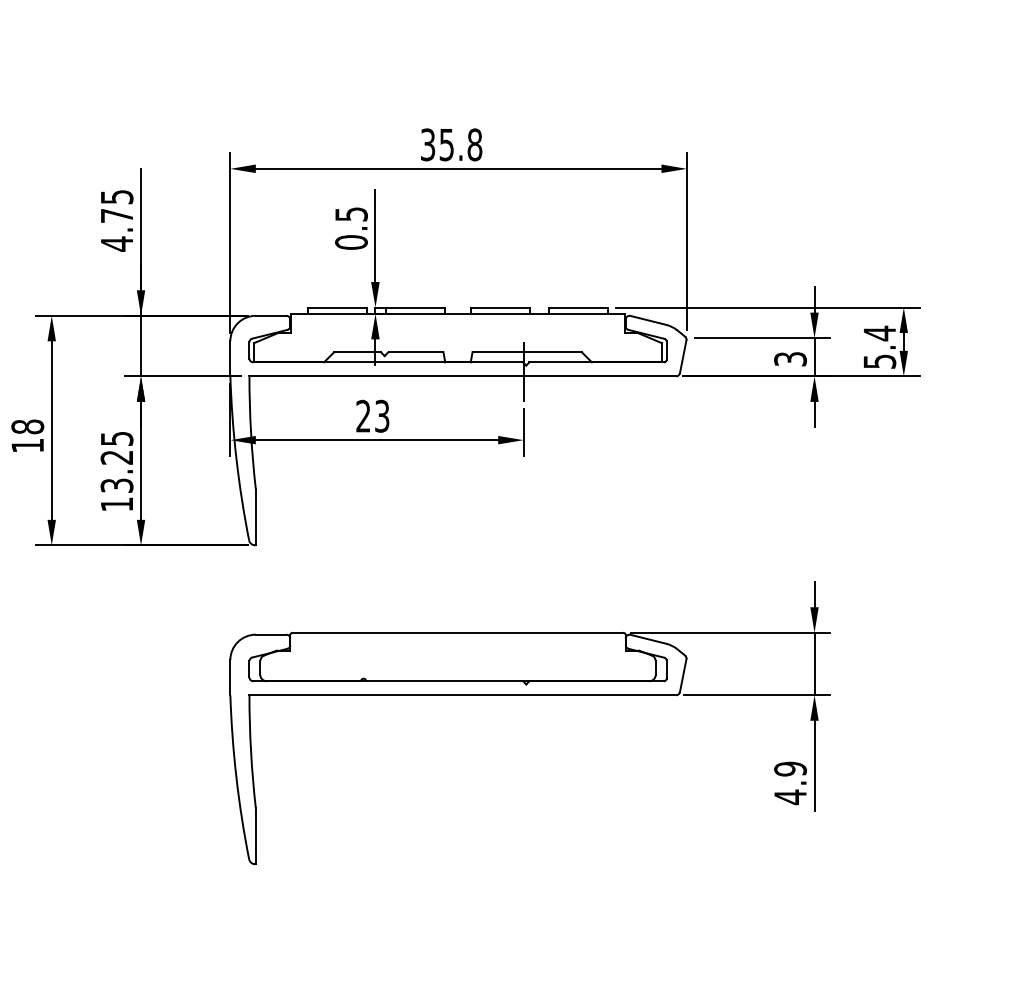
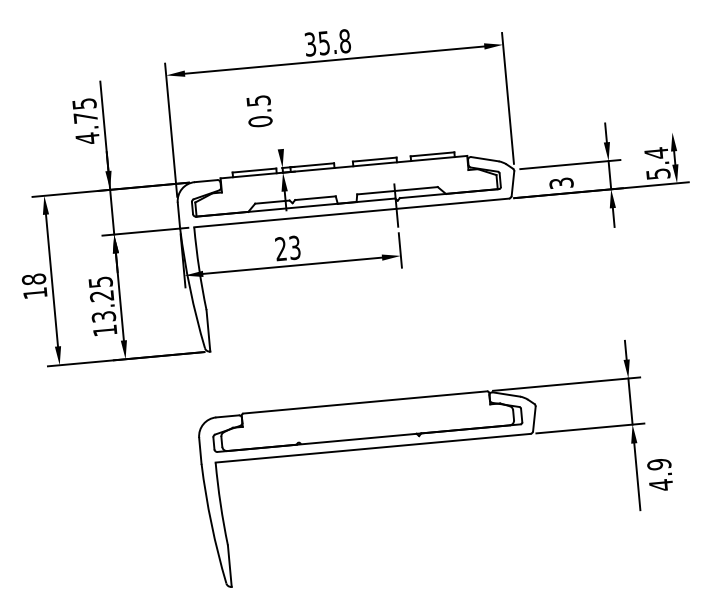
line: (375, 236) -> (277, 115), removed
line: (767, 307) -> (571, 141), removed
text: (790, 359) -> (561, 183), moved
text: (790, 783) -> (660, 475), moved

